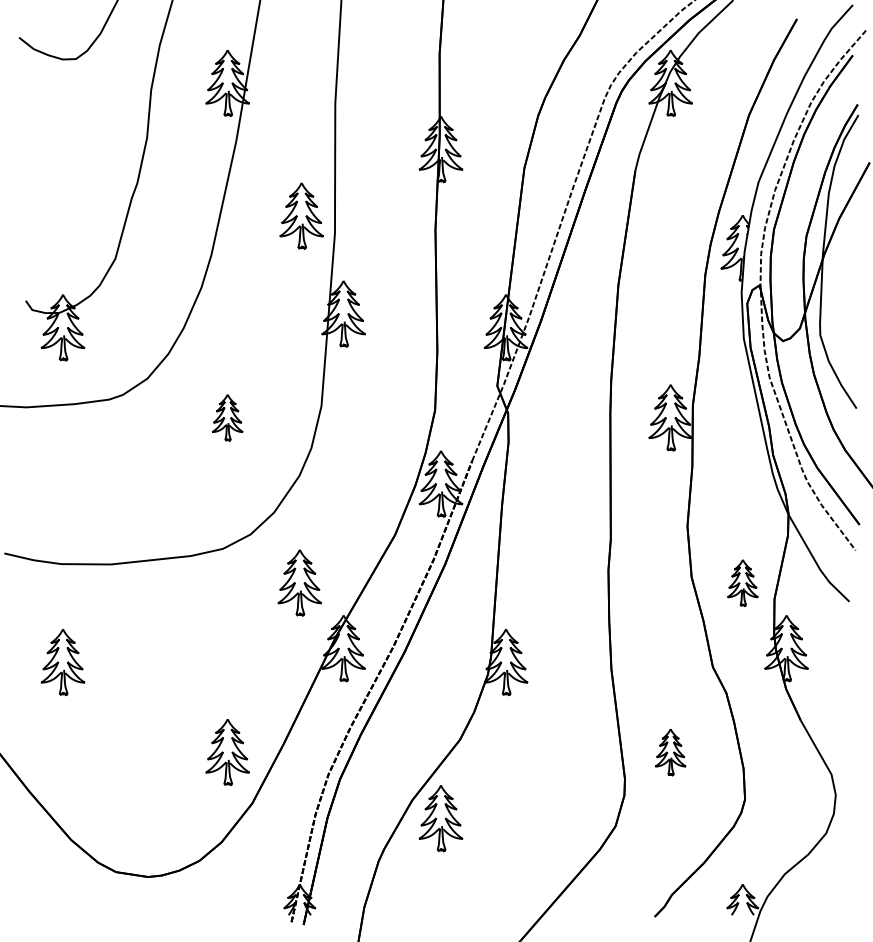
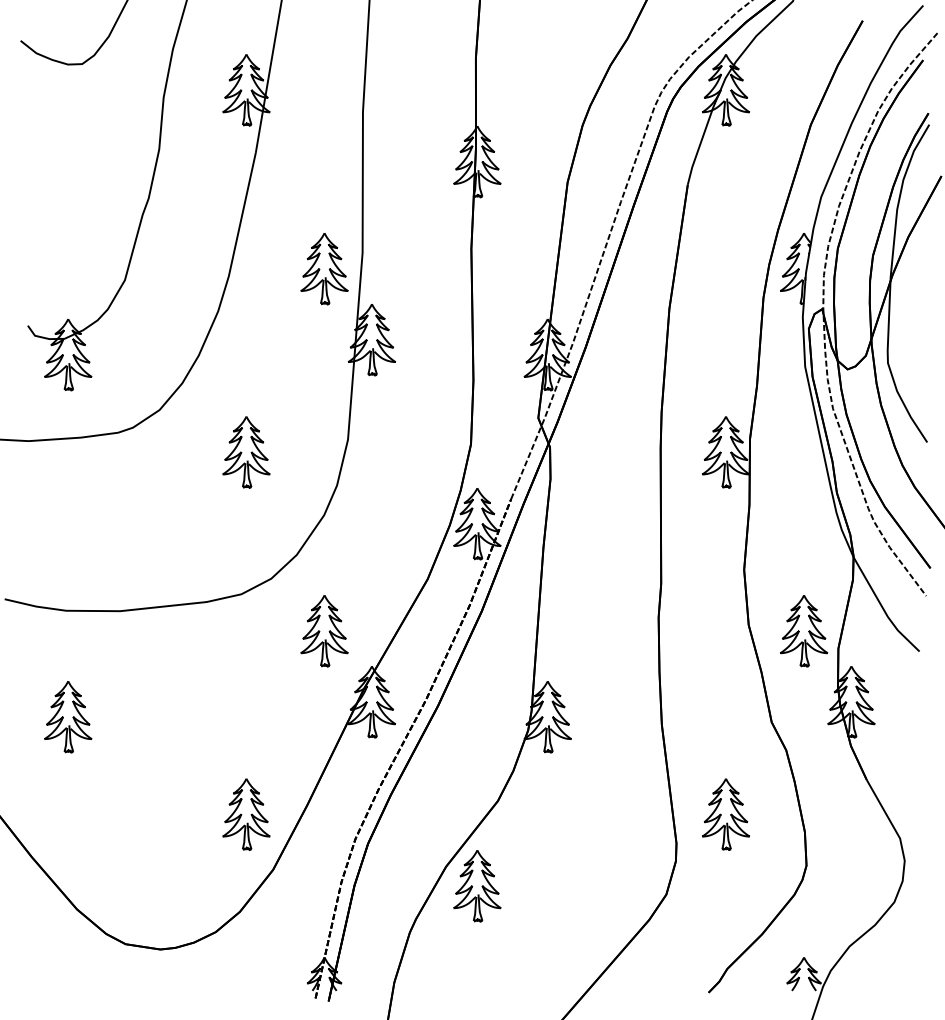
part: (301, 216) -> (324, 269), moved
part: (227, 417) -> (246, 452), size x1.43
part: (743, 583) -> (804, 631), size x1.43
part: (670, 752) -> (725, 814), size x1.43

